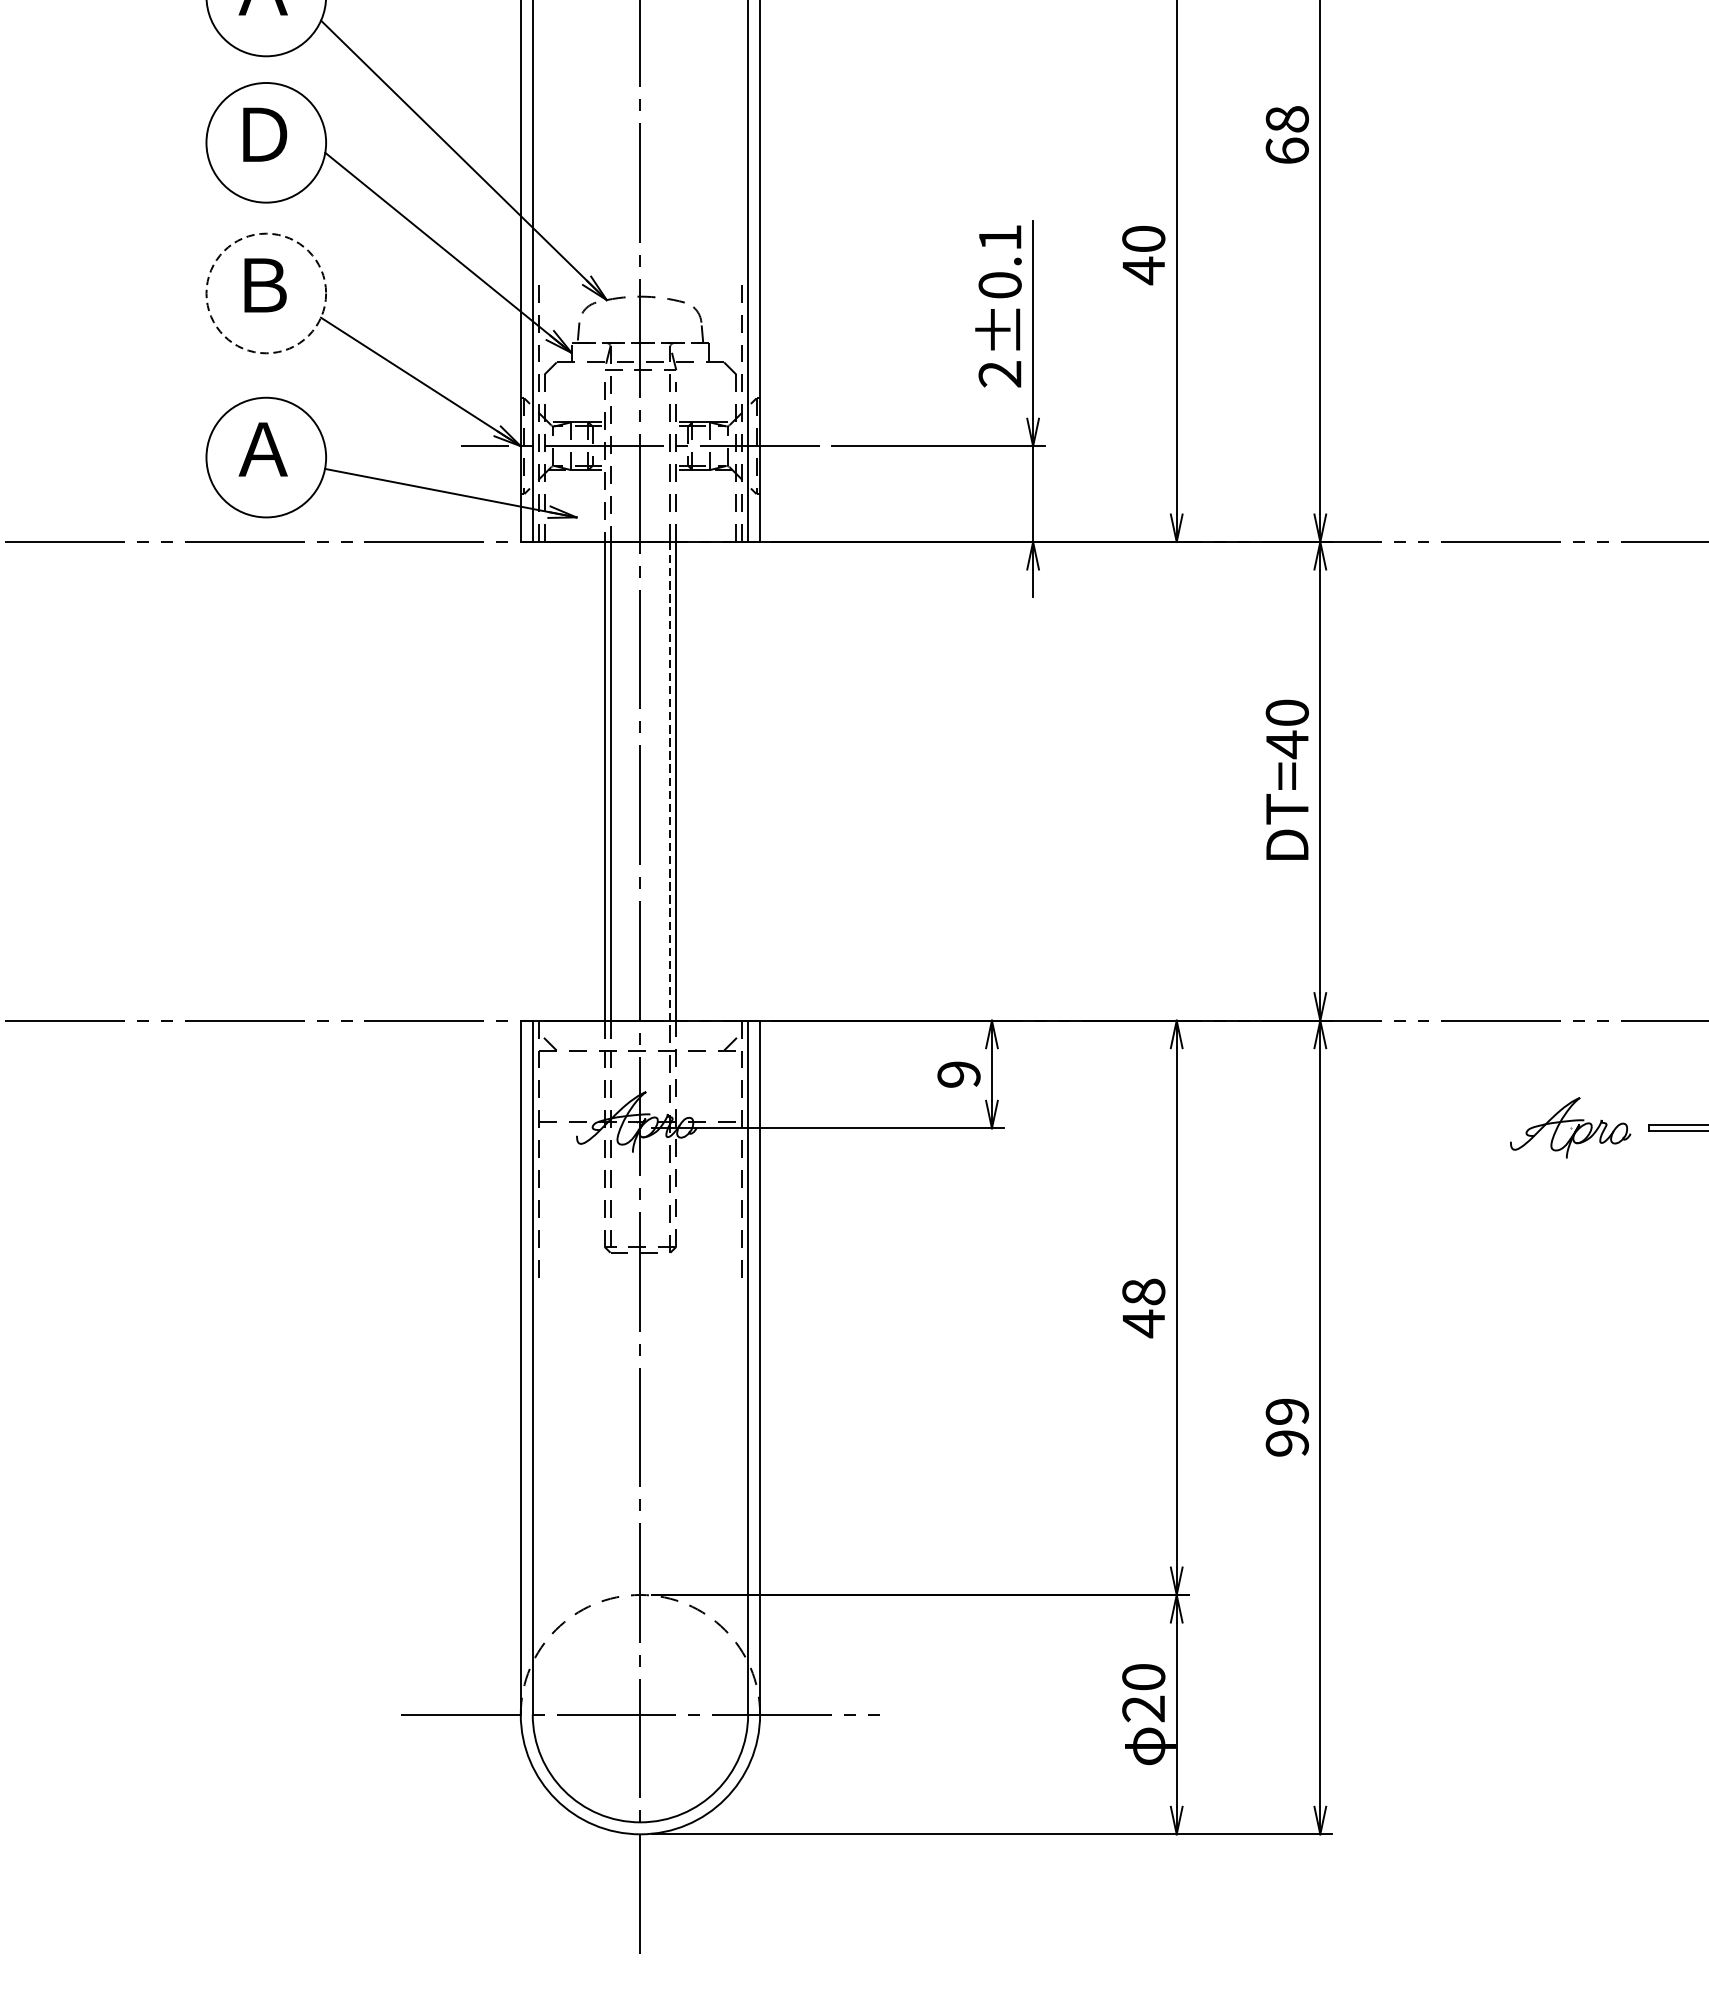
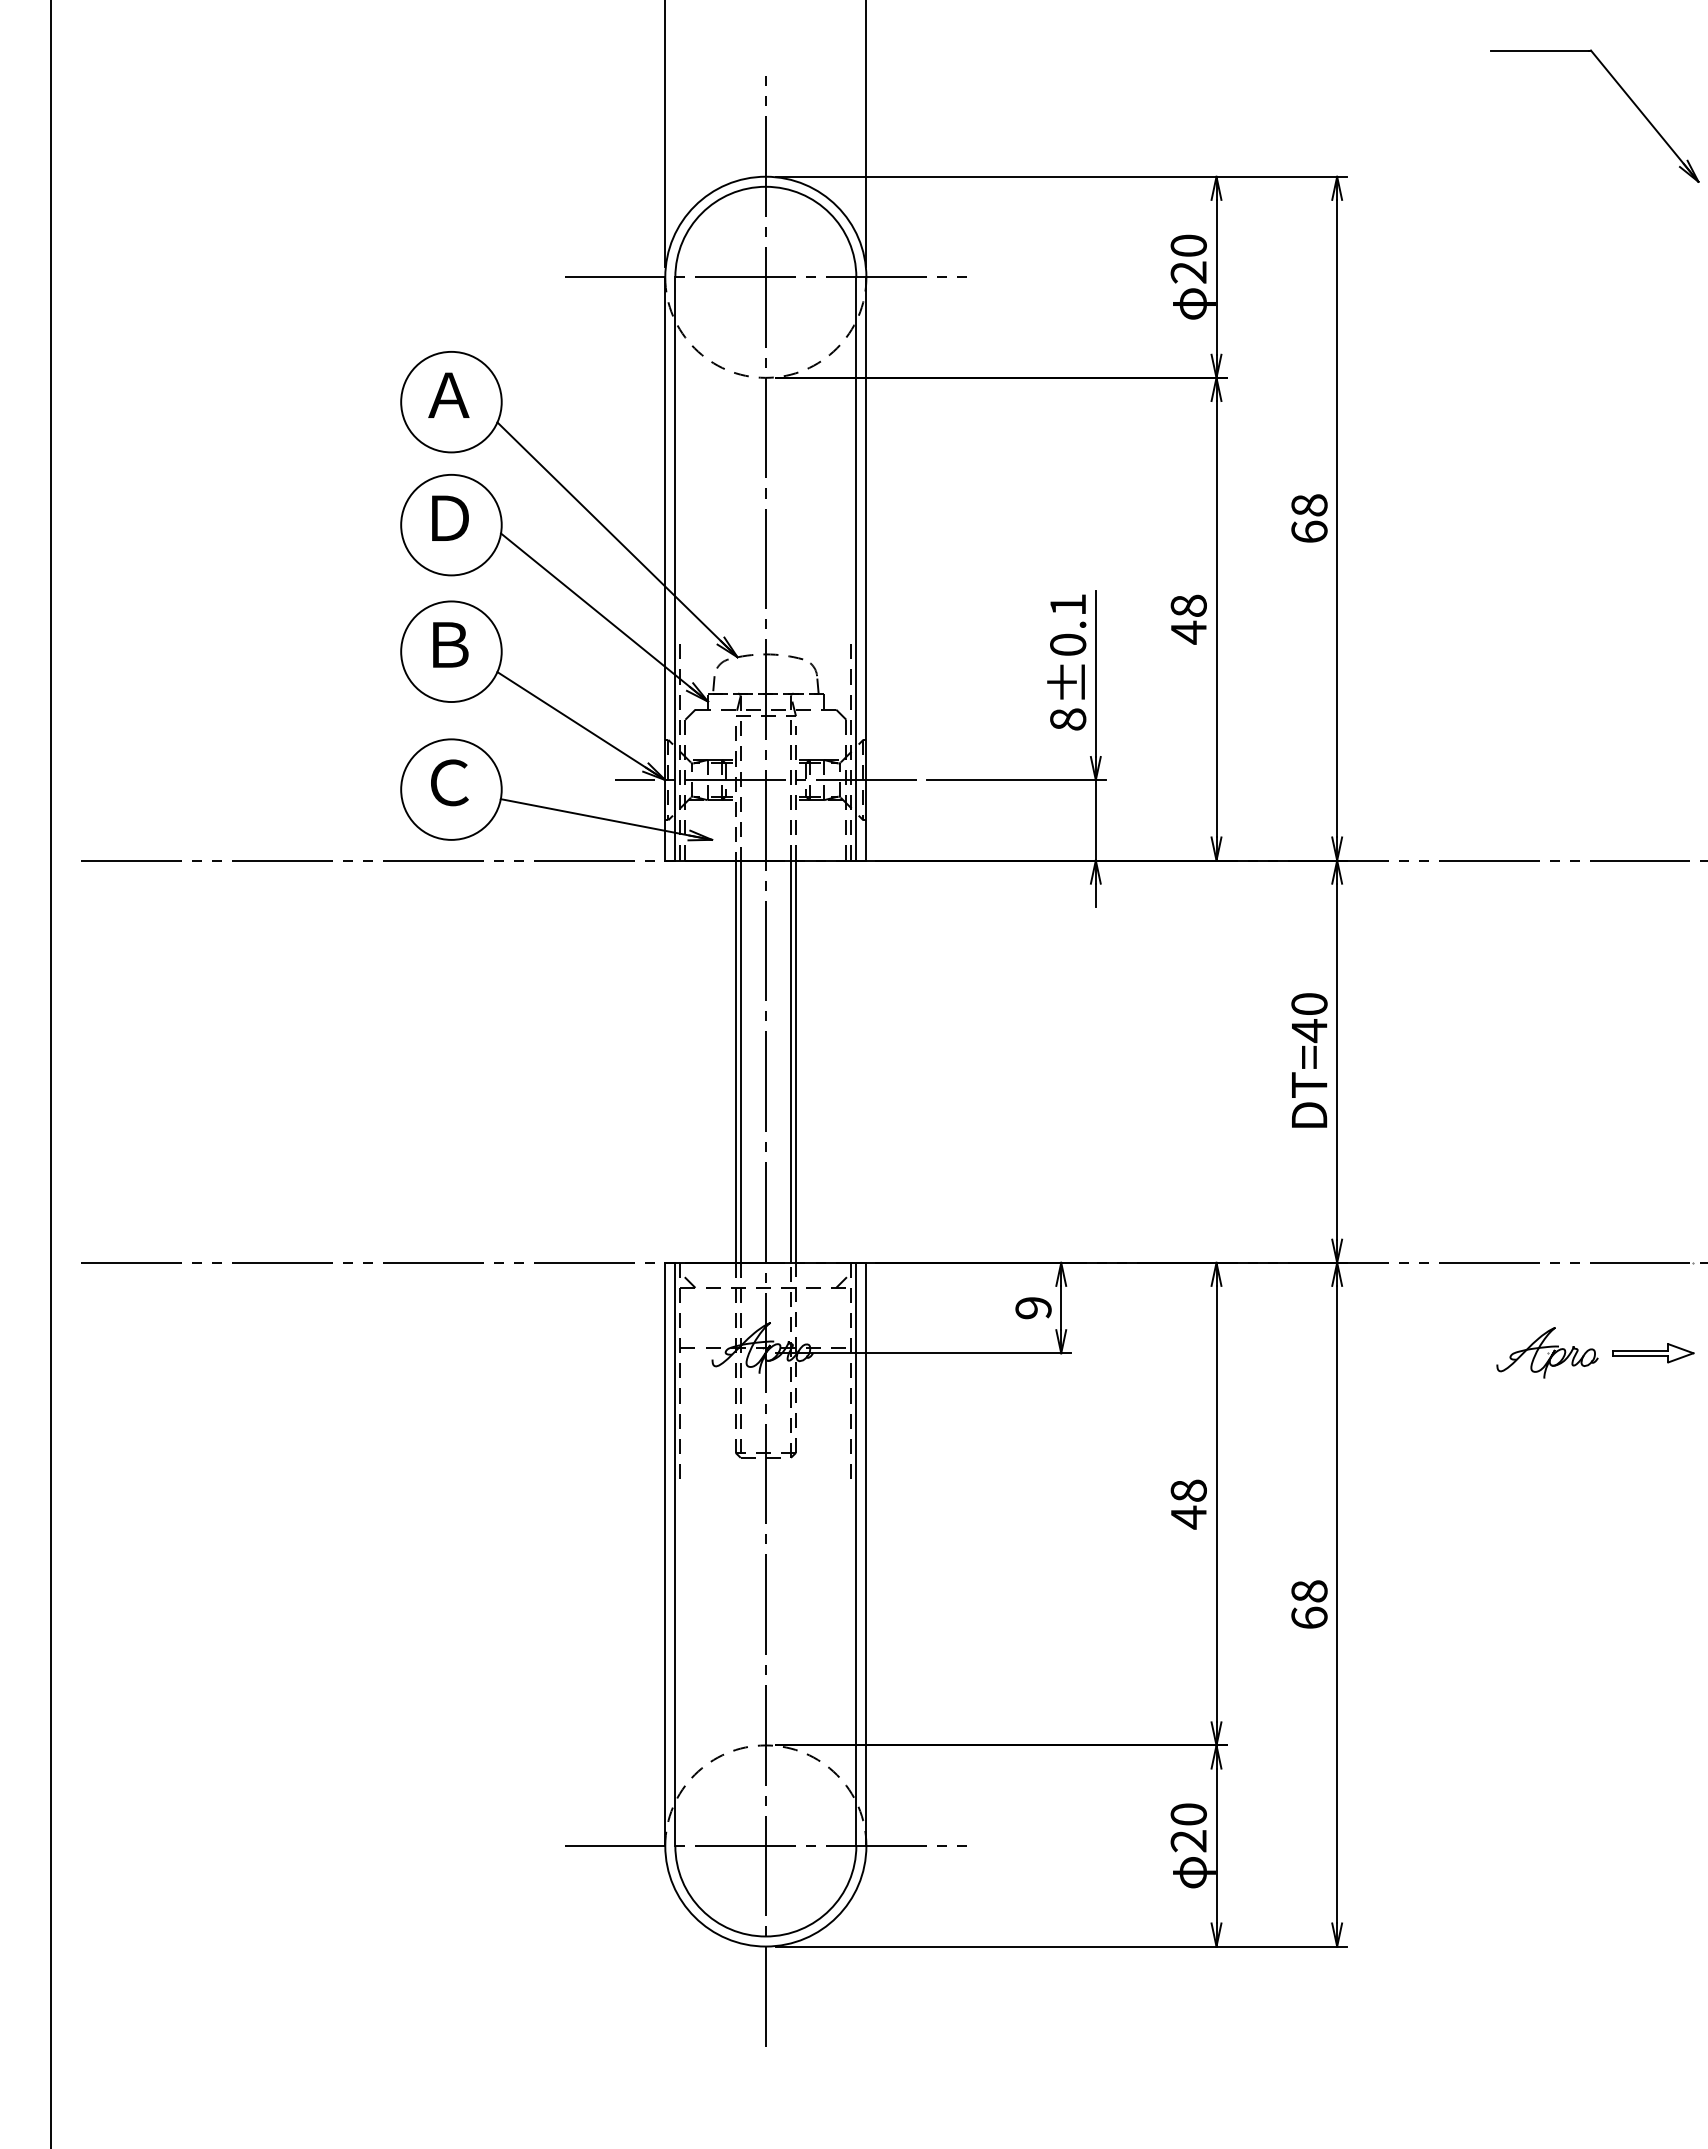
text: (1143, 238) -> (1188, 605), 40 -> 48
circle: (266, 293) -> (451, 651), dashed -> solid
text: (1000, 374) -> (1068, 719), 2±0.1 -> 8±0.1
text: (262, 449) -> (448, 782), Ａ -> Ｃ
line: (669, 782) -> (790, 1062), dashed -> solid
text: (1287, 1427) -> (1309, 1604), 99 -> 68

